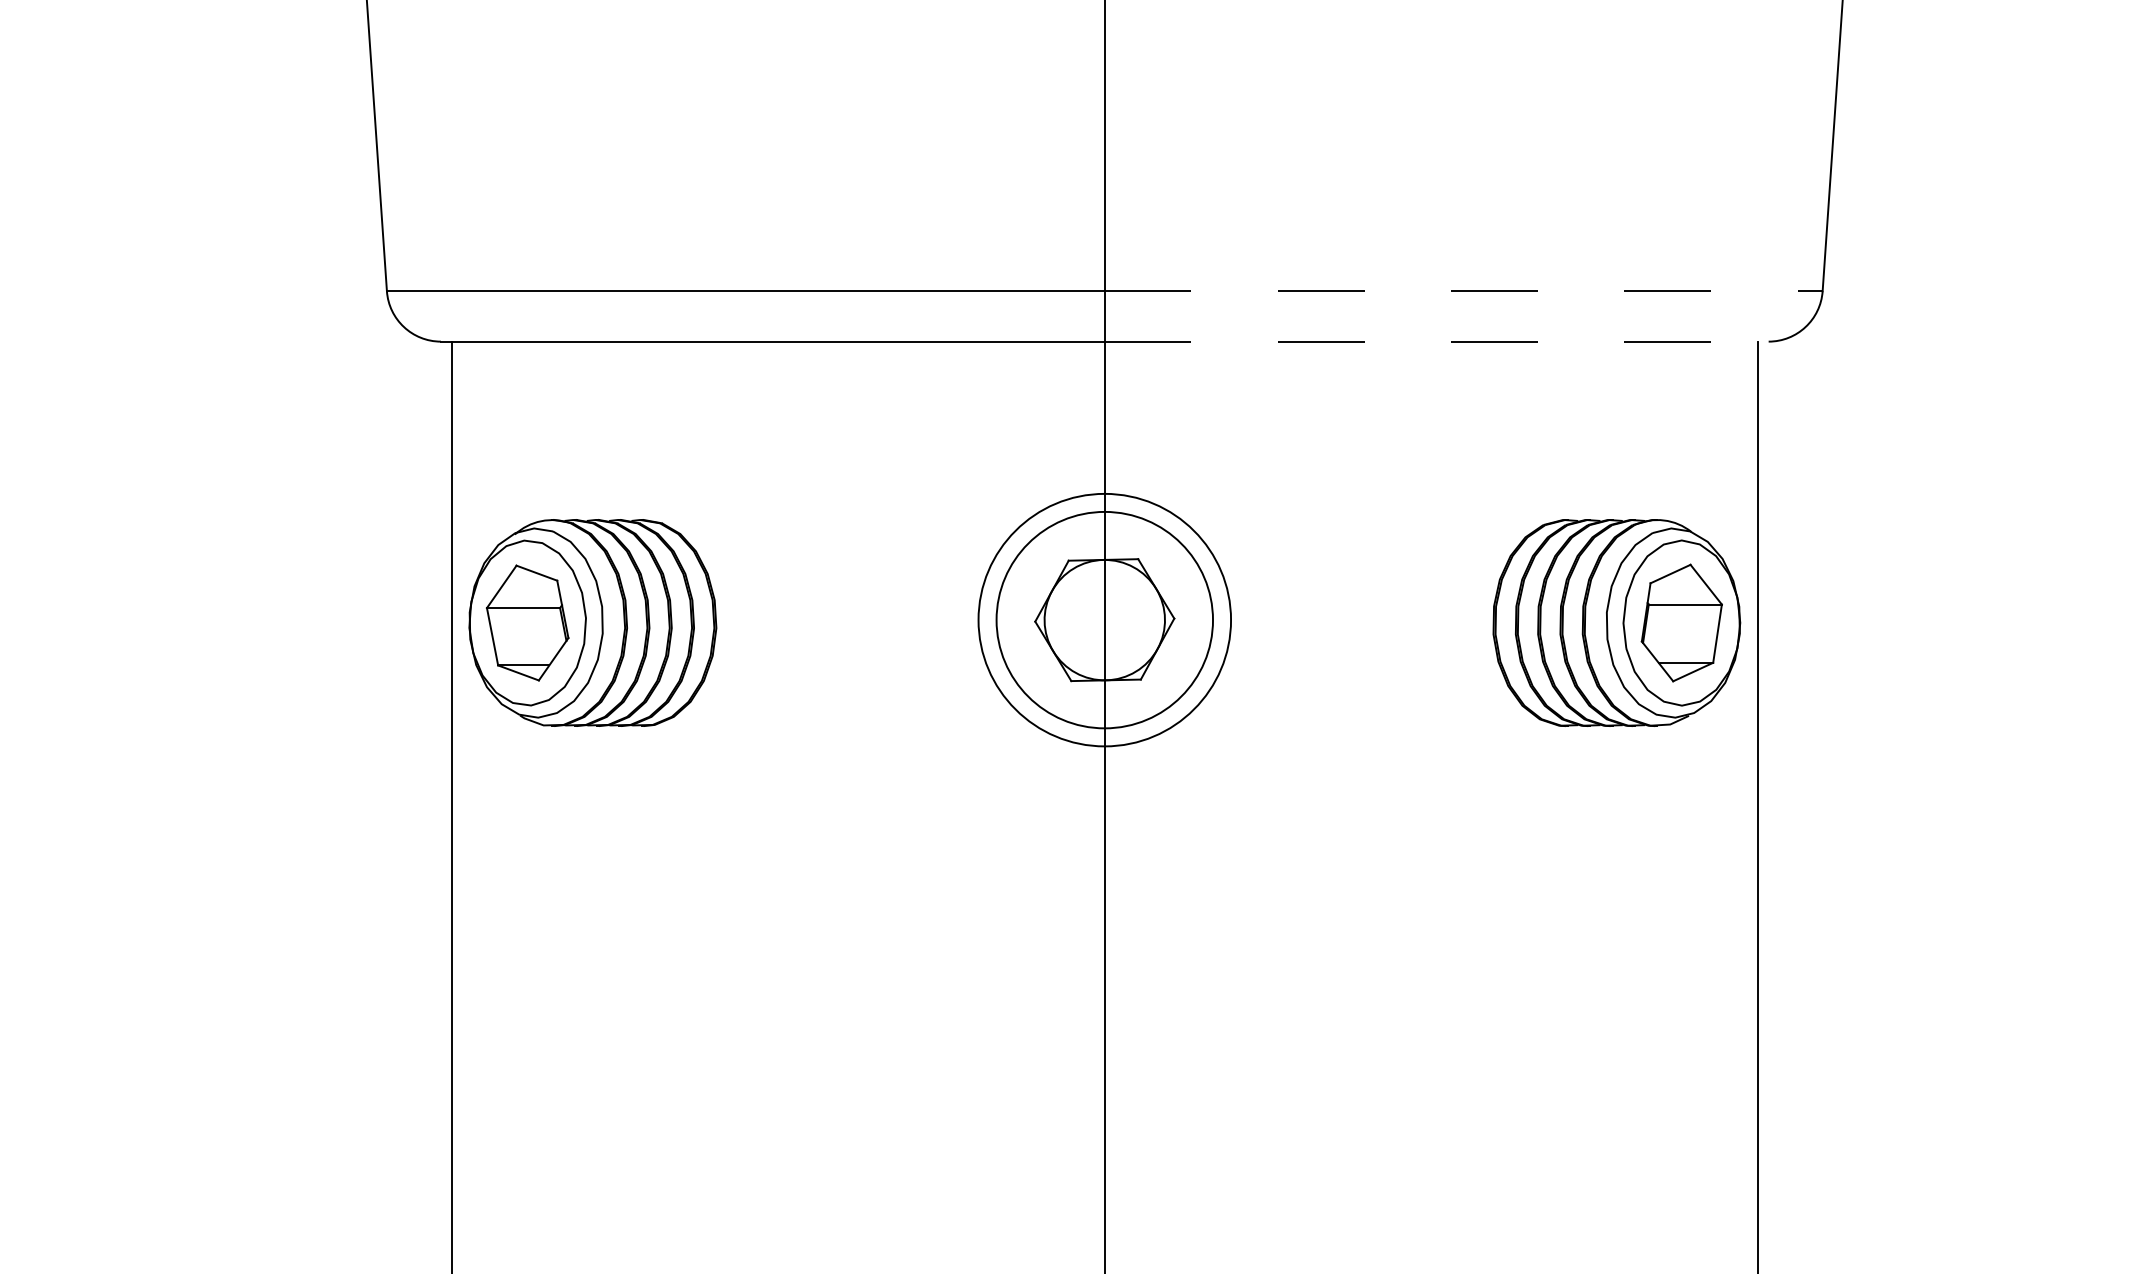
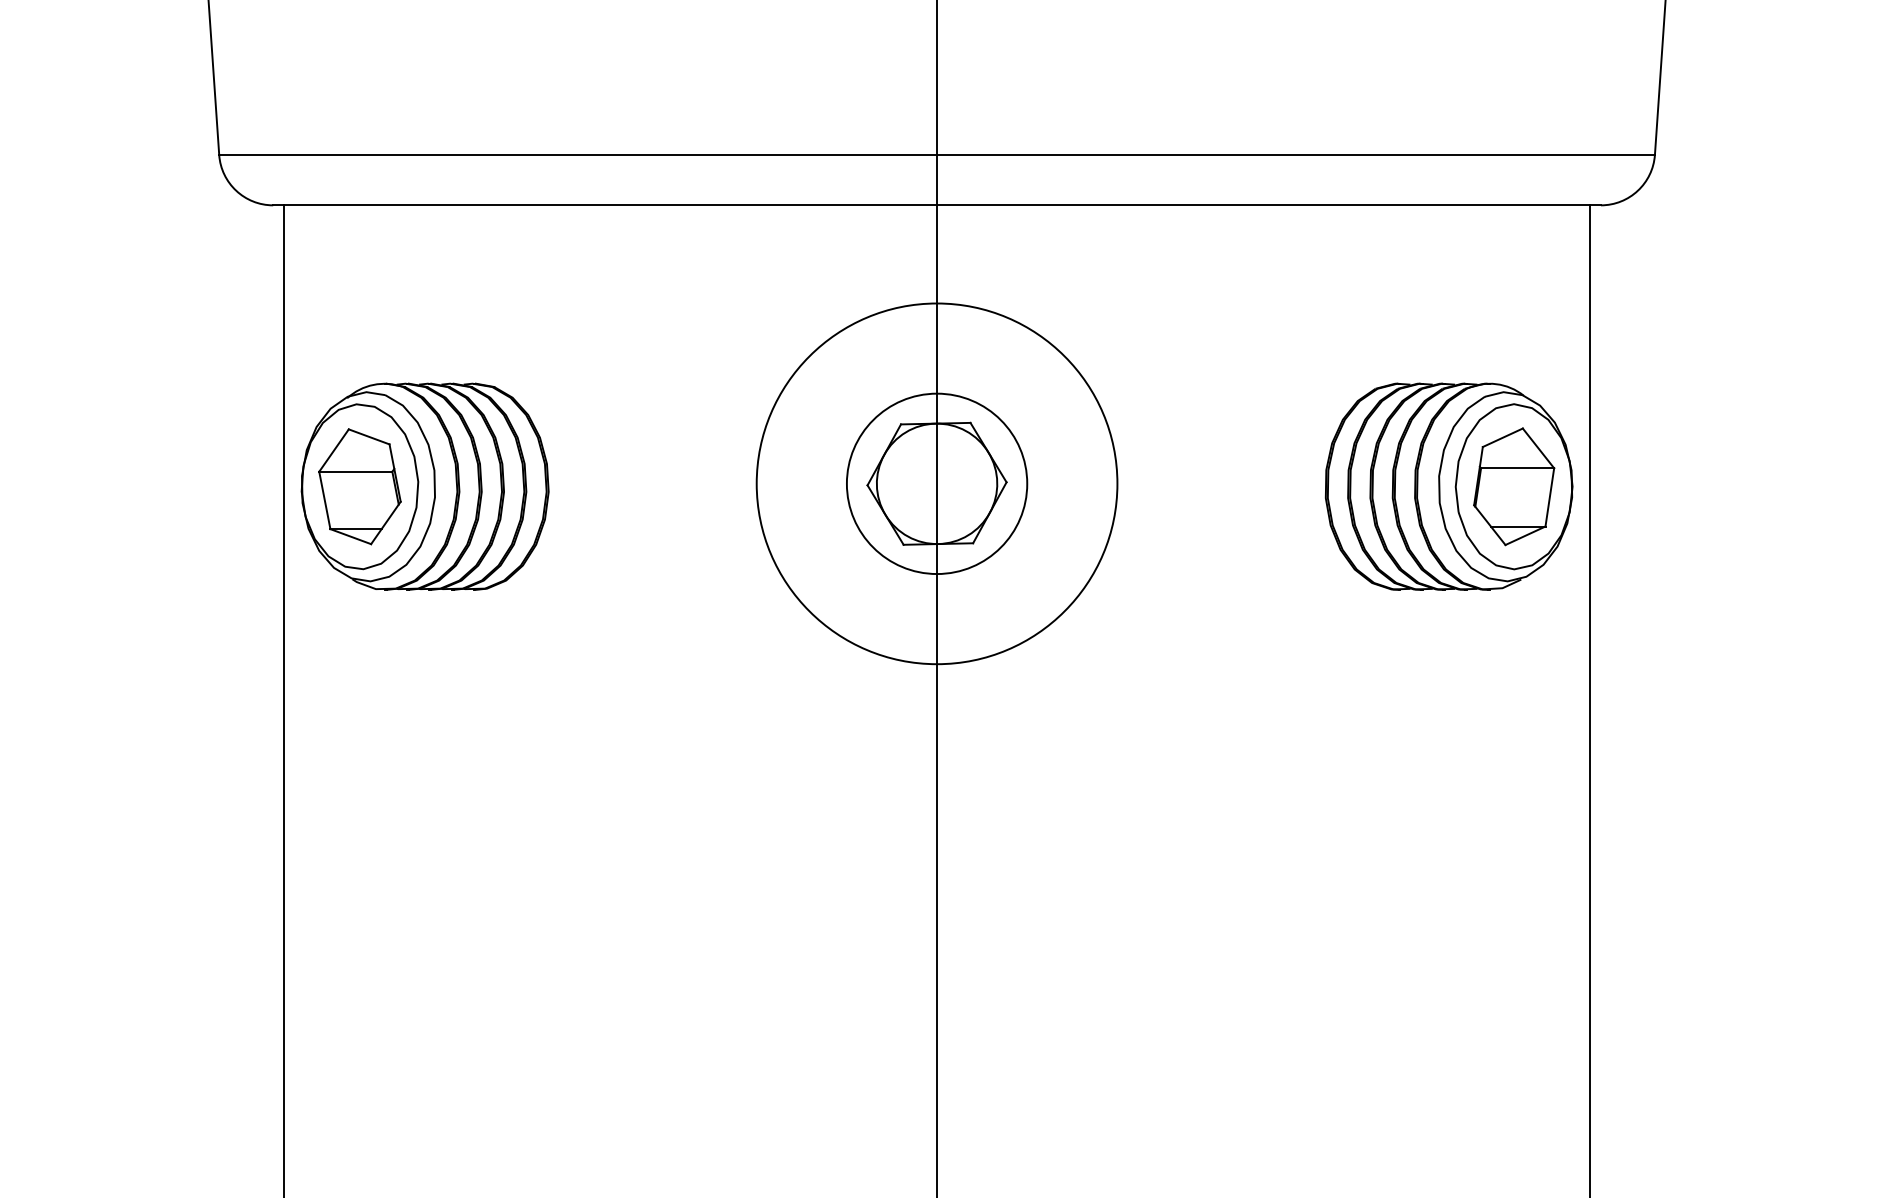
line: (1463, 291) -> (1295, 155), dashed -> solid
line: (1436, 341) -> (1268, 205), dashed -> solid
circle: (1104, 619) -> (936, 483), size x0.71
circle: (1104, 619) -> (936, 483), size x1.67

